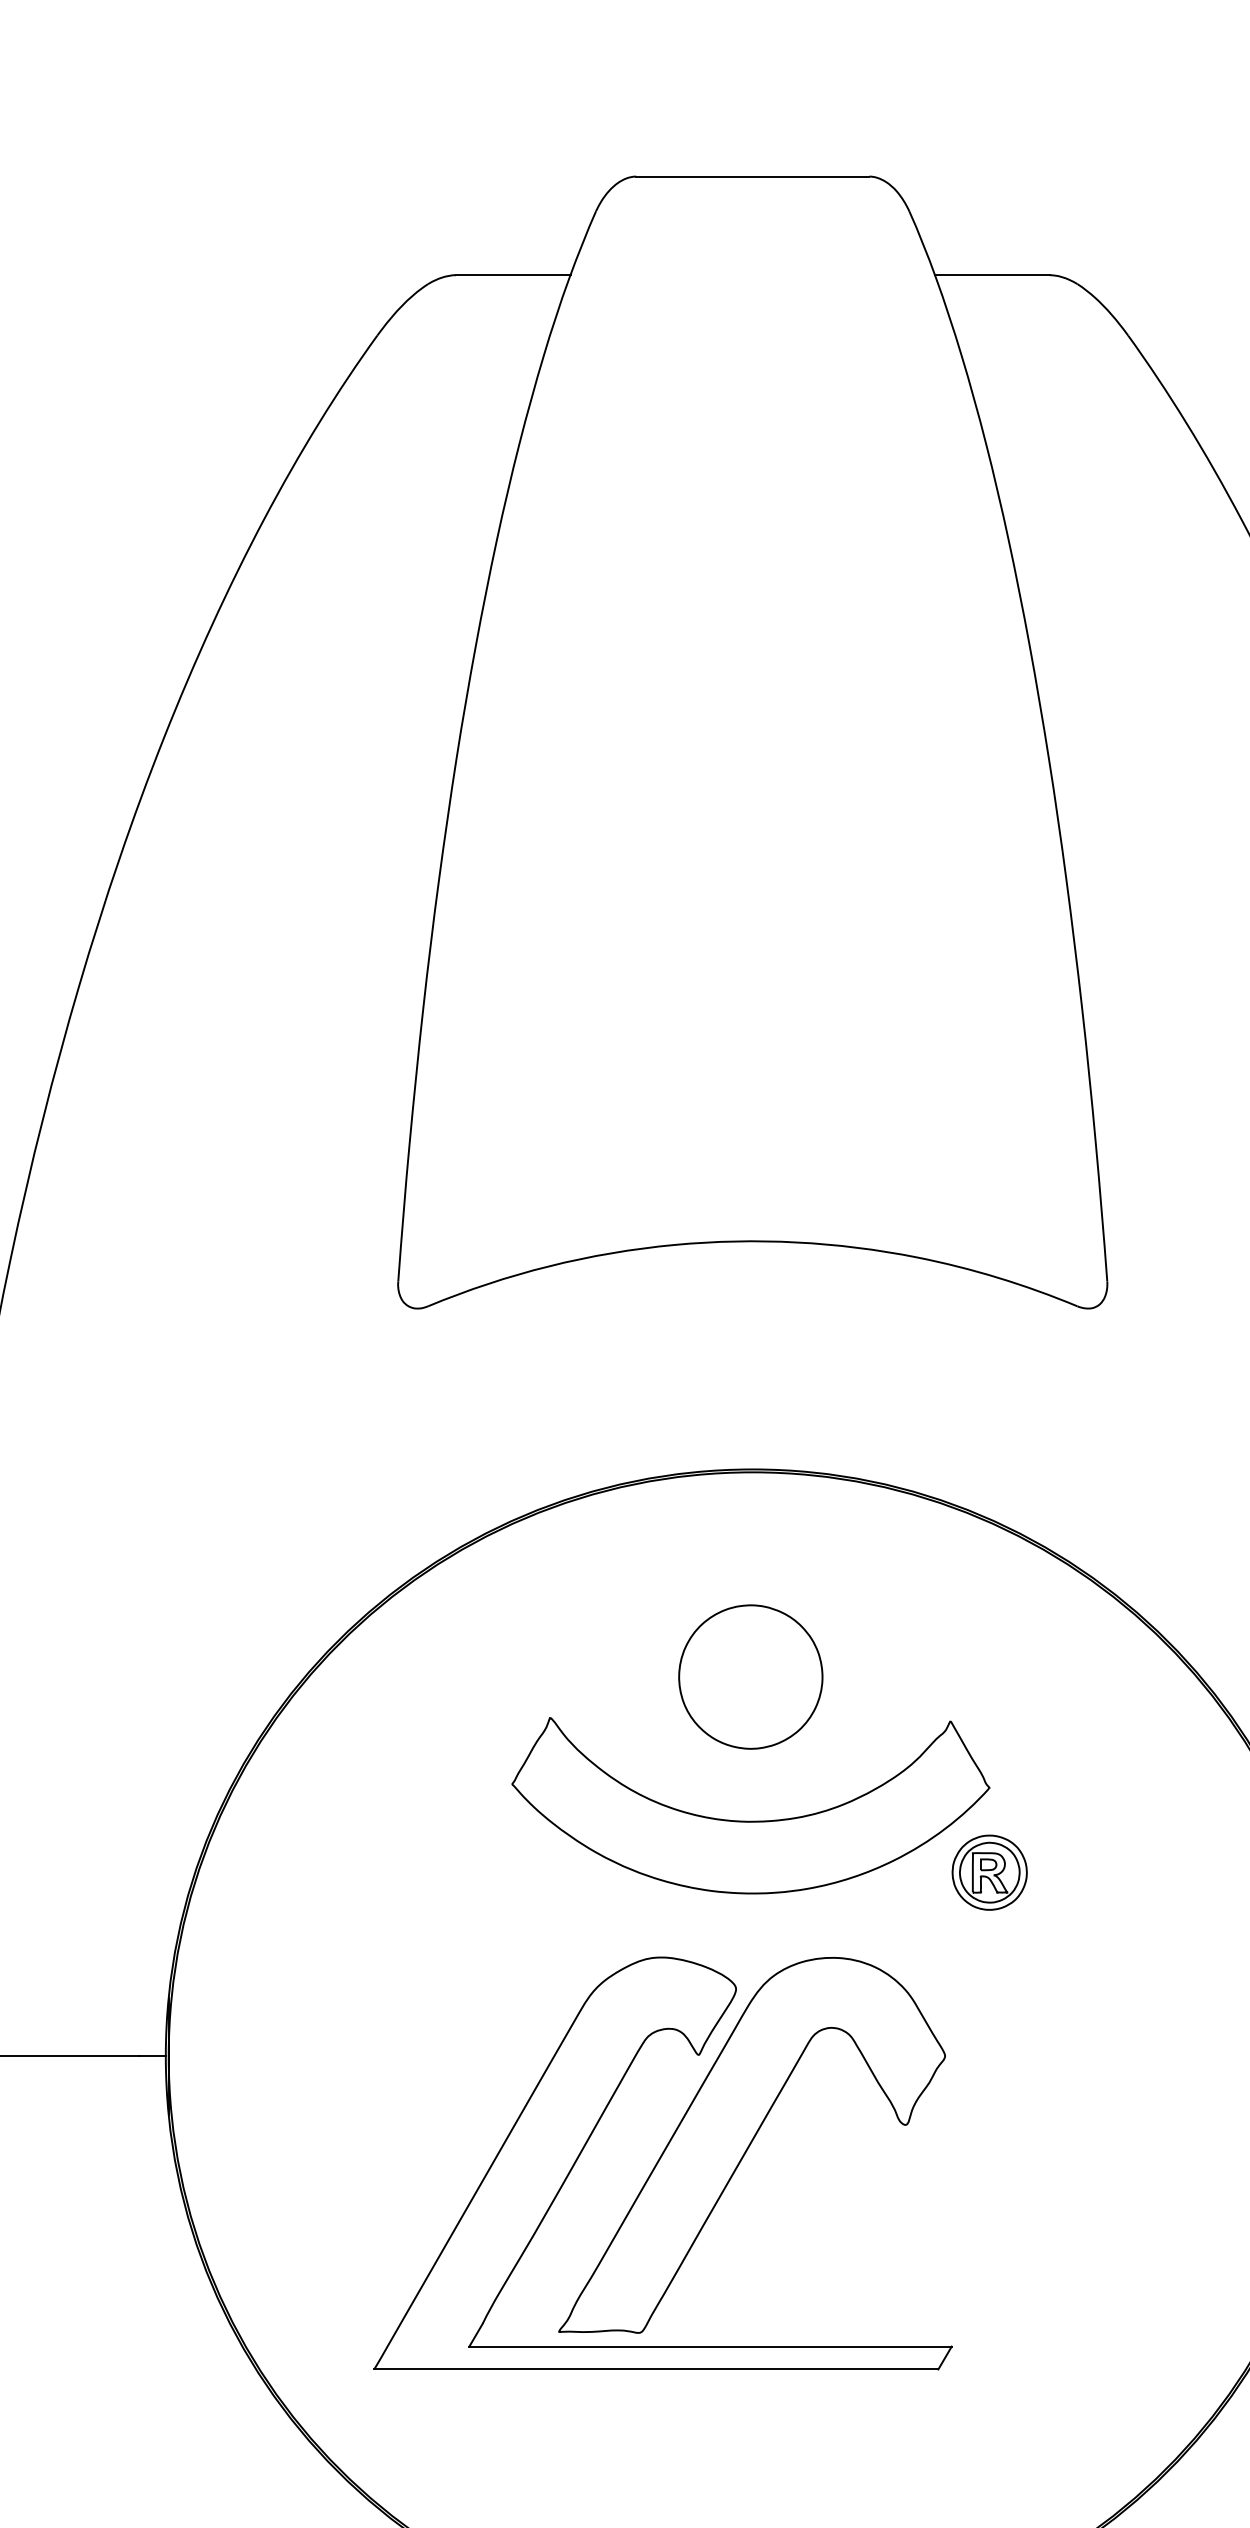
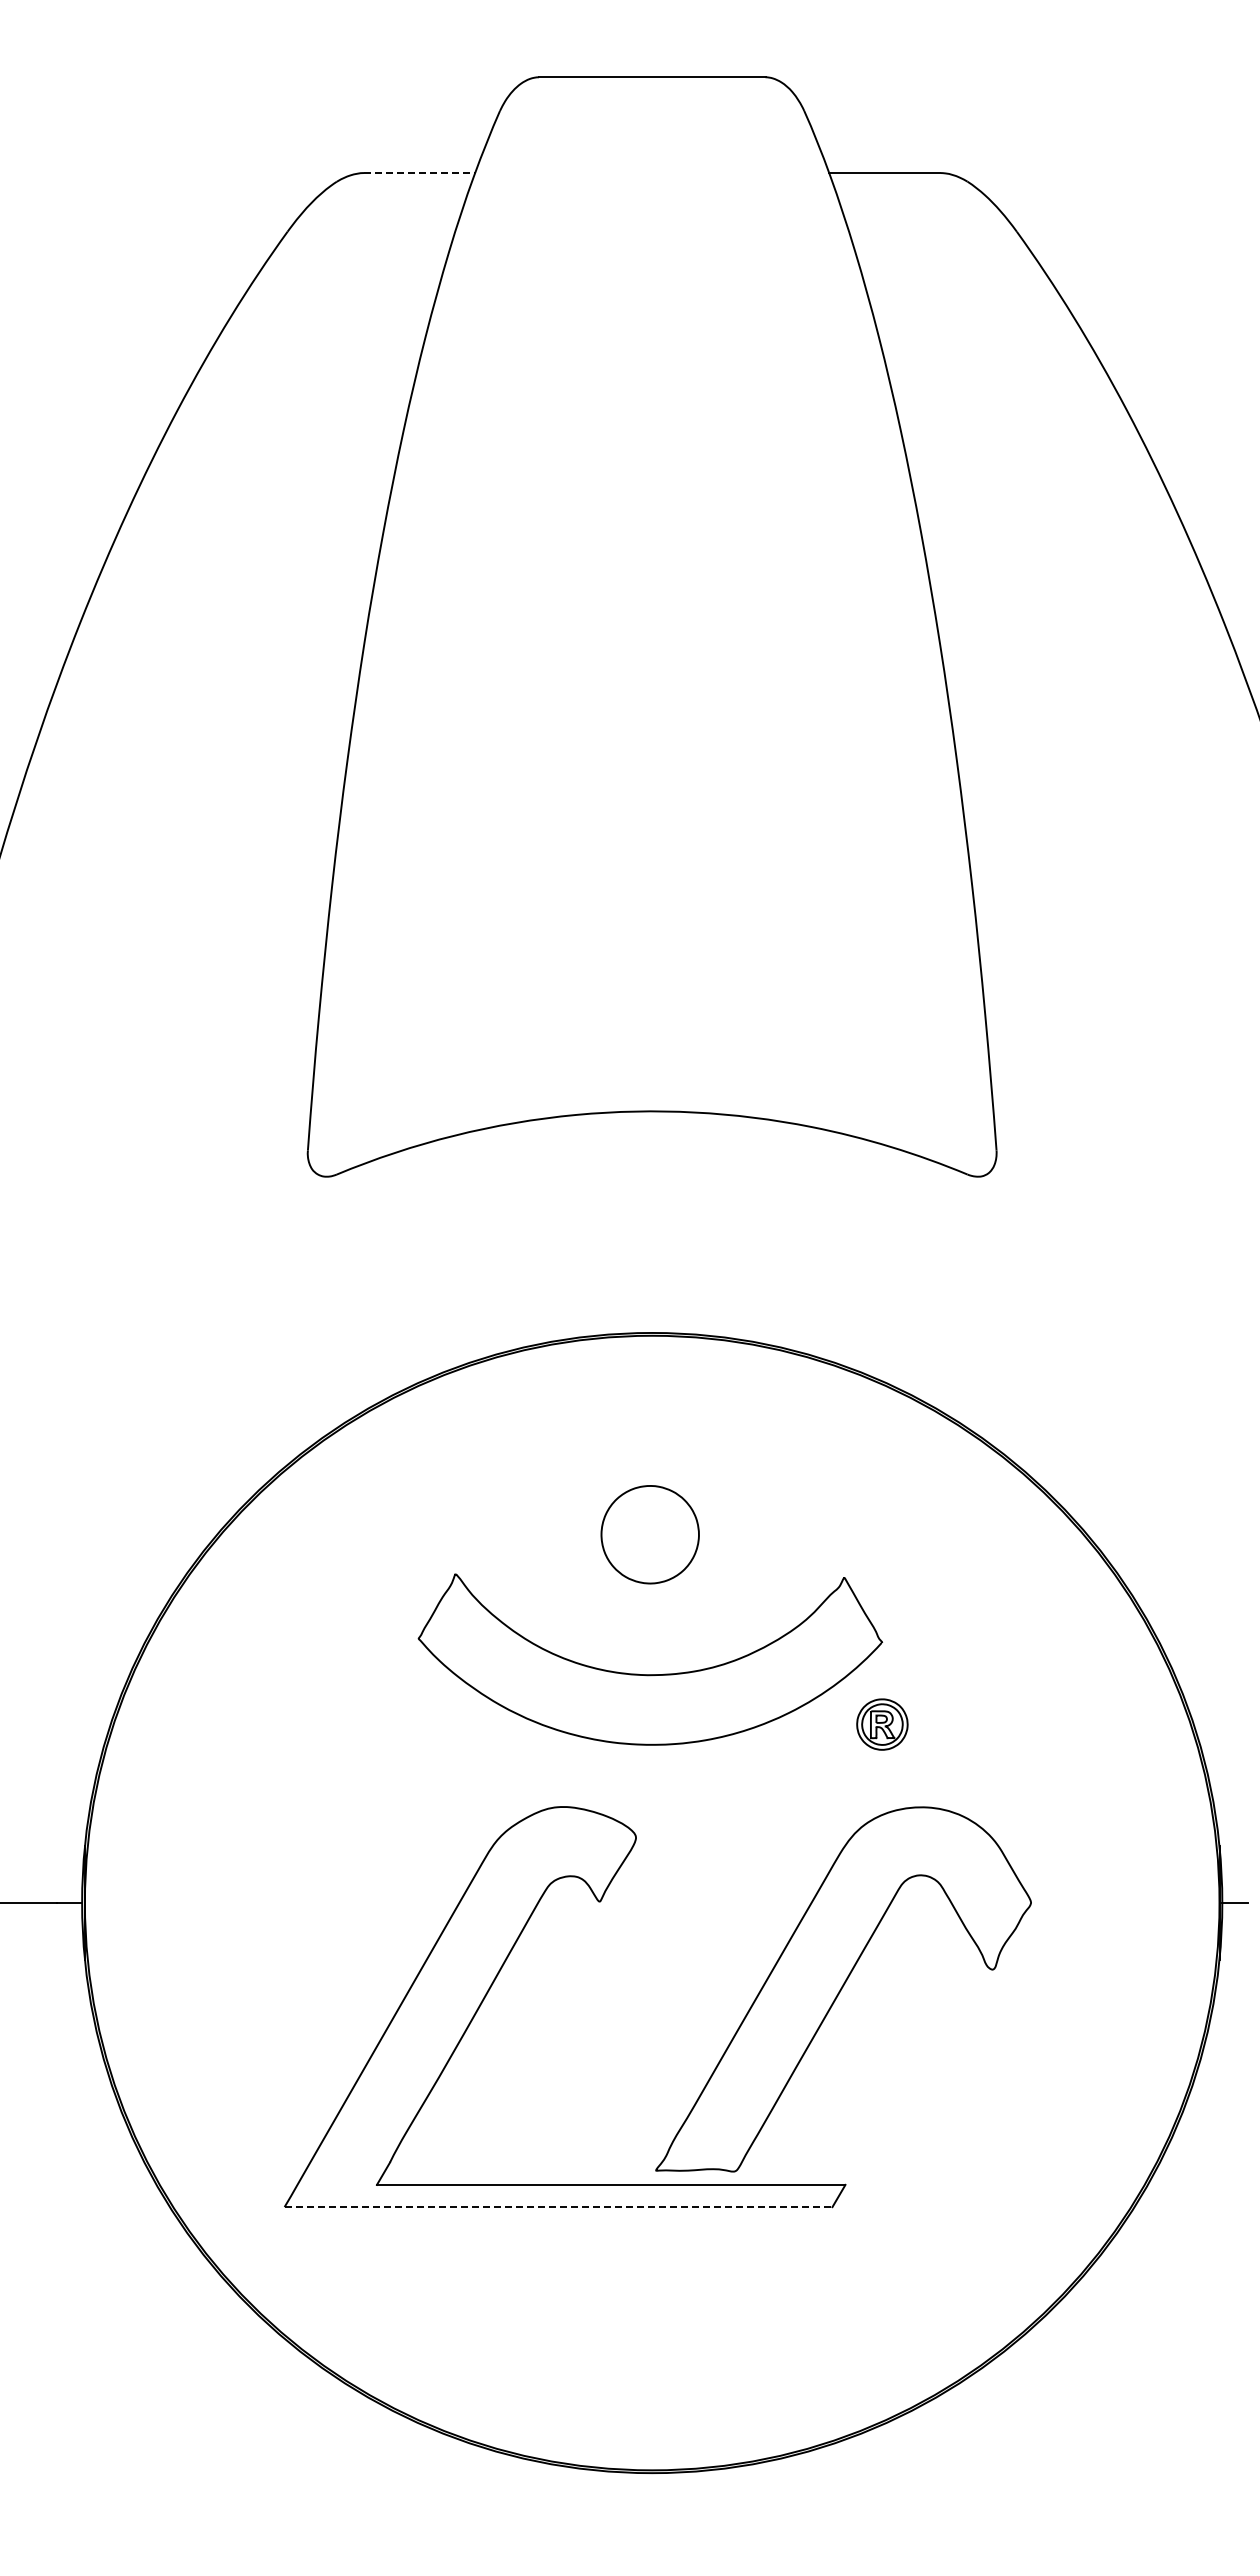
line: (513, 275) -> (419, 173), solid -> dashed
part: (749, 1676) -> (649, 1534), size x0.7
part: (989, 1872) -> (882, 1724), size x0.7
part: (752, 2145) -> (843, 1989), moved
line: (656, 2369) -> (558, 2207), solid -> dashed

